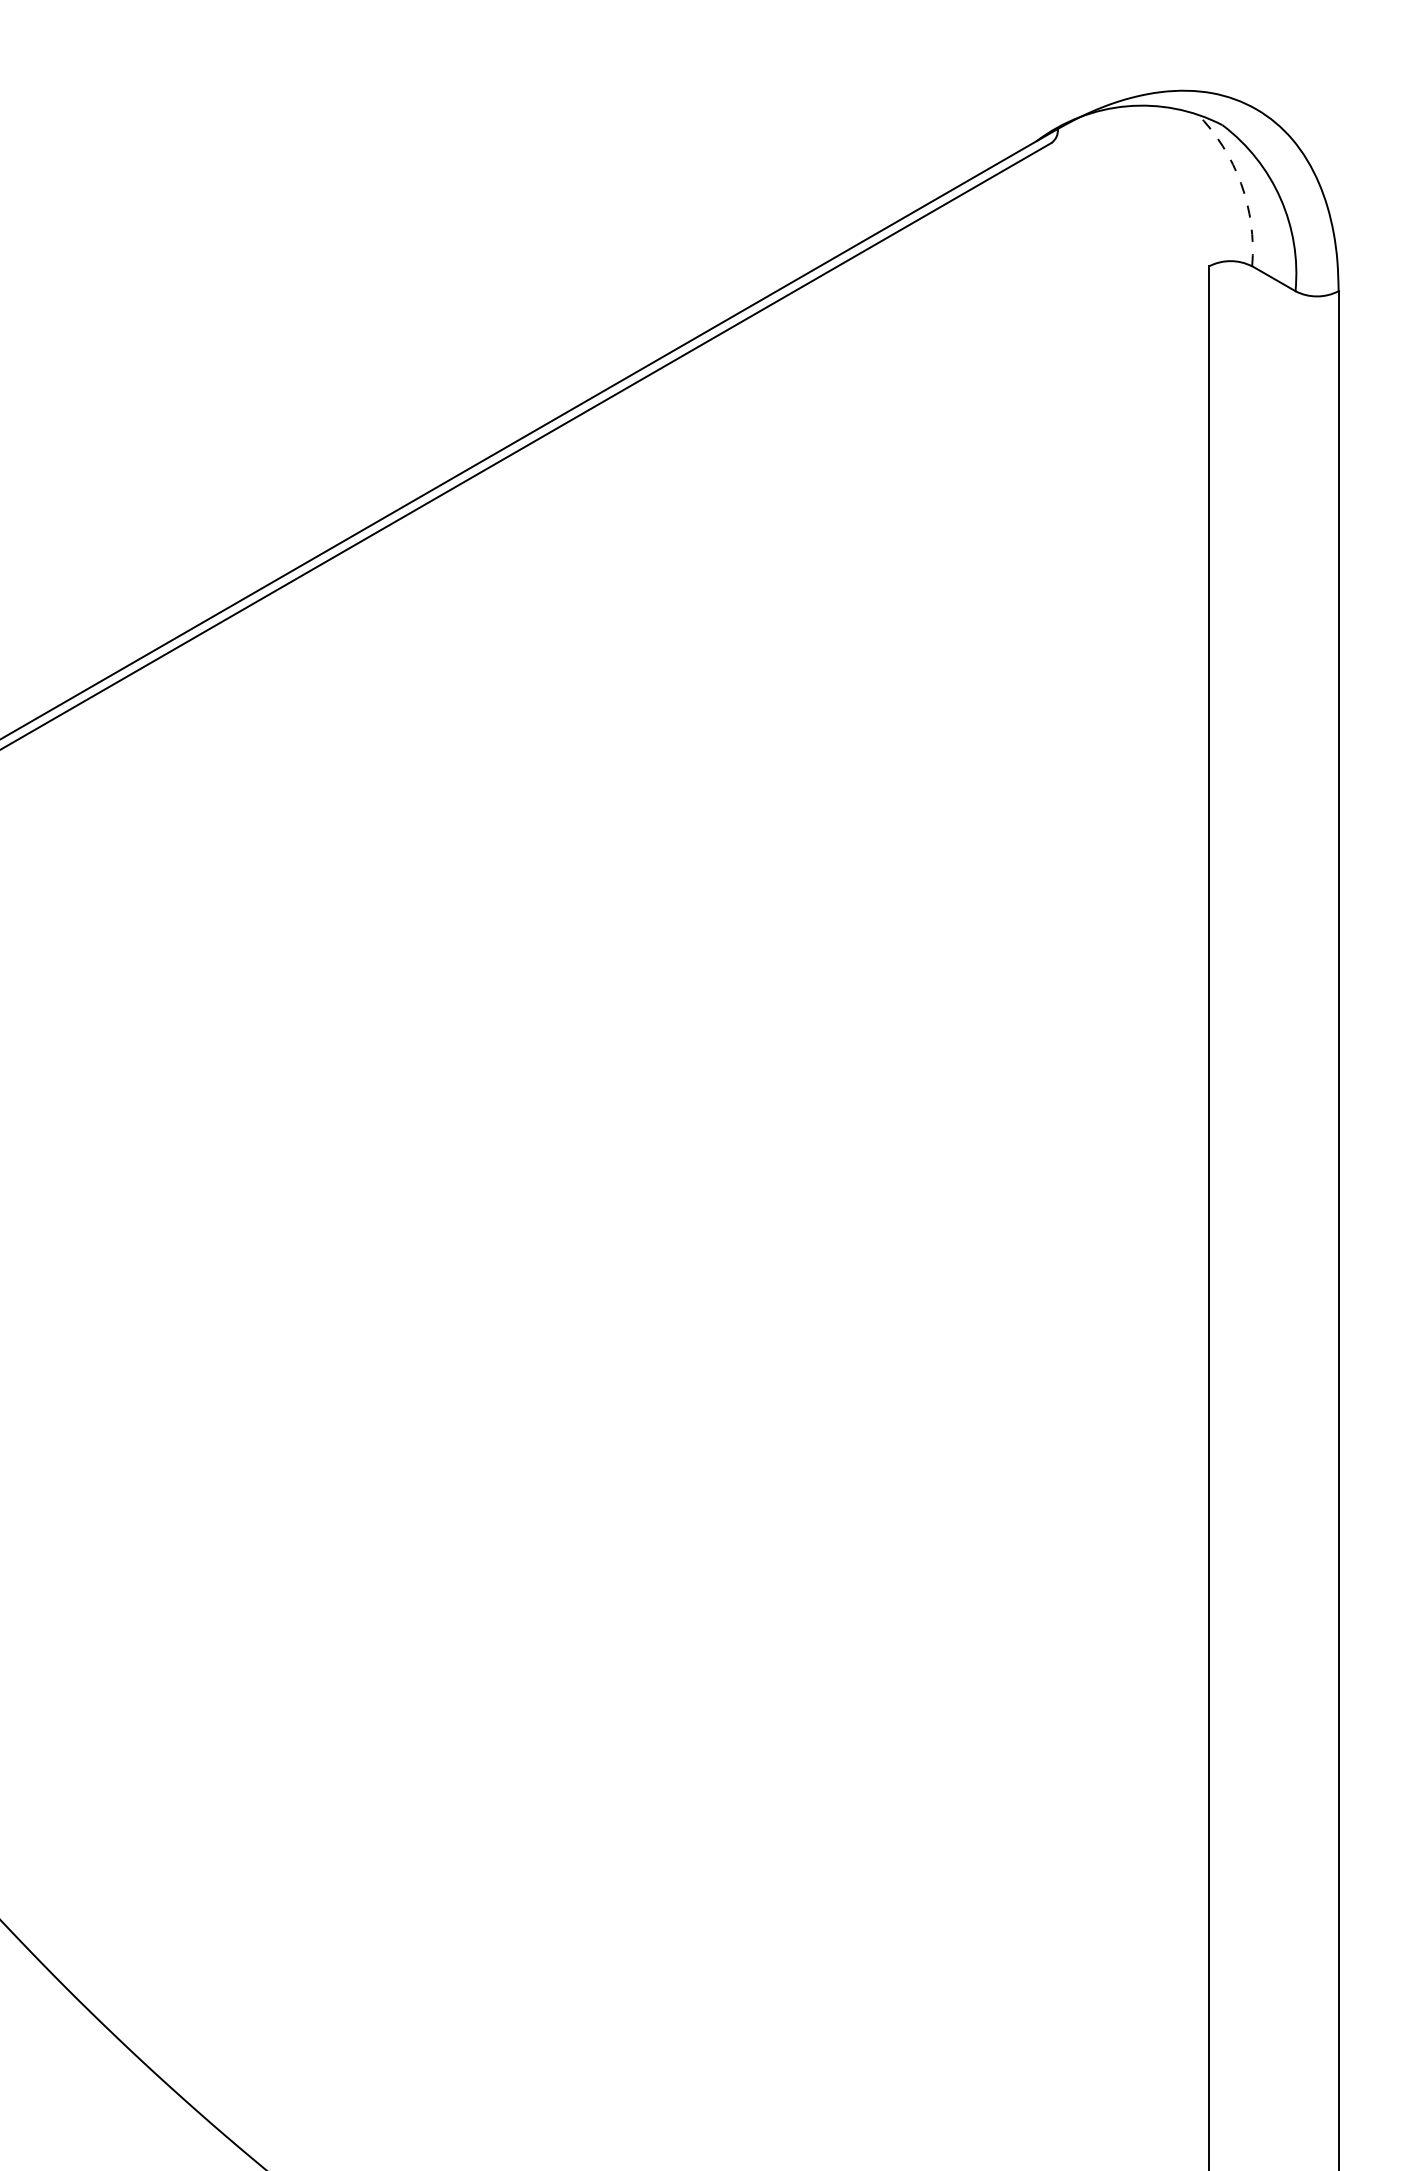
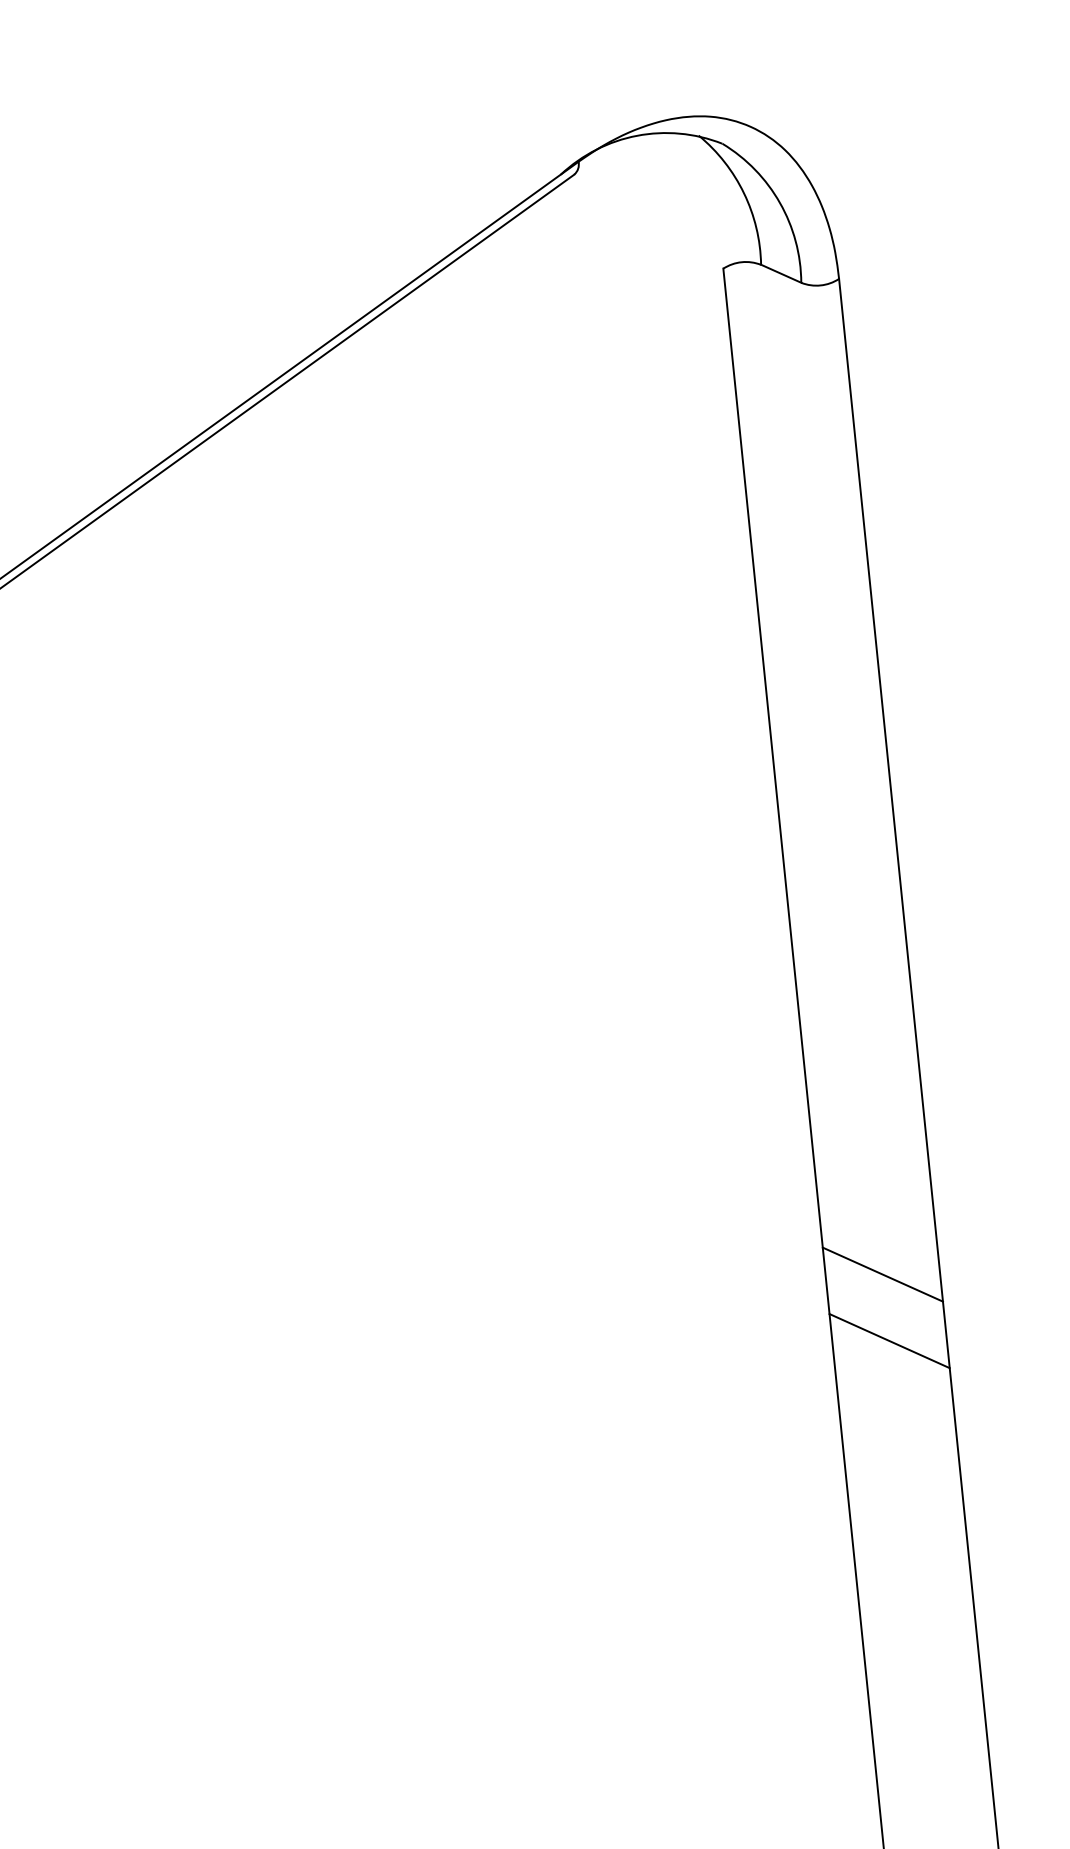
arc: (1241, 183) -> (744, 193), dashed -> solid
line: (1273, 1420) -> (882, 1274), added
line: (1273, 1496) -> (889, 1340), added

